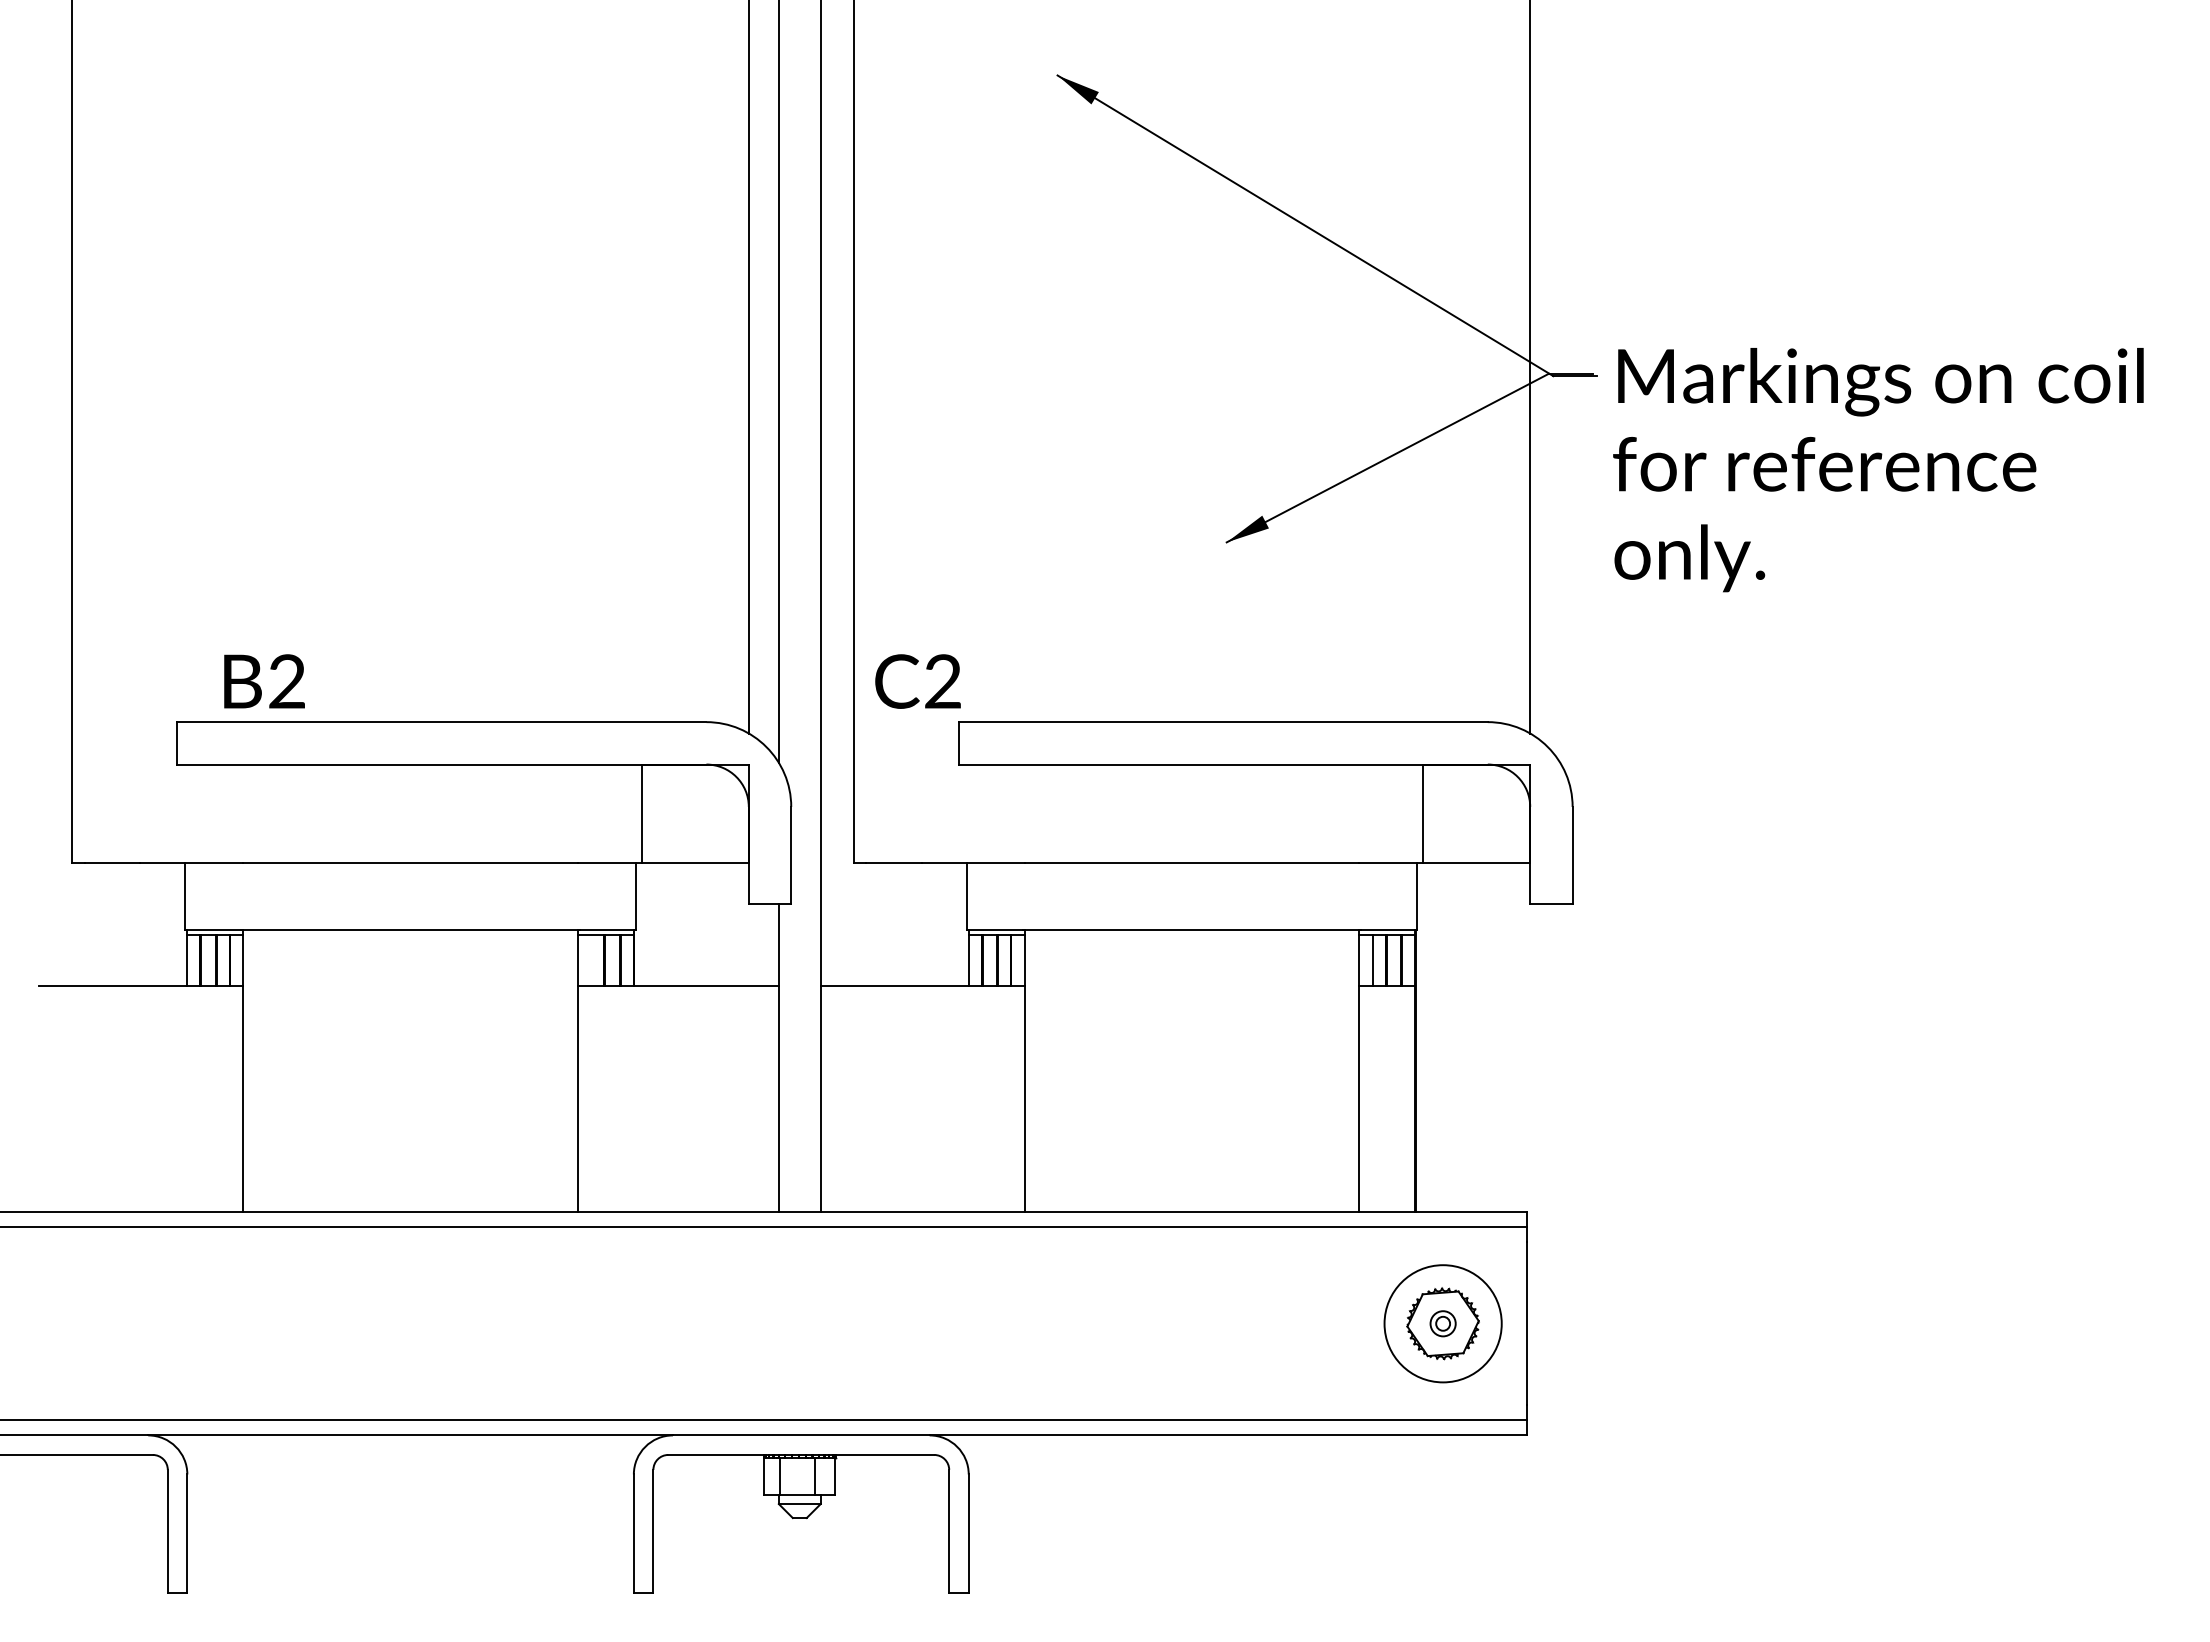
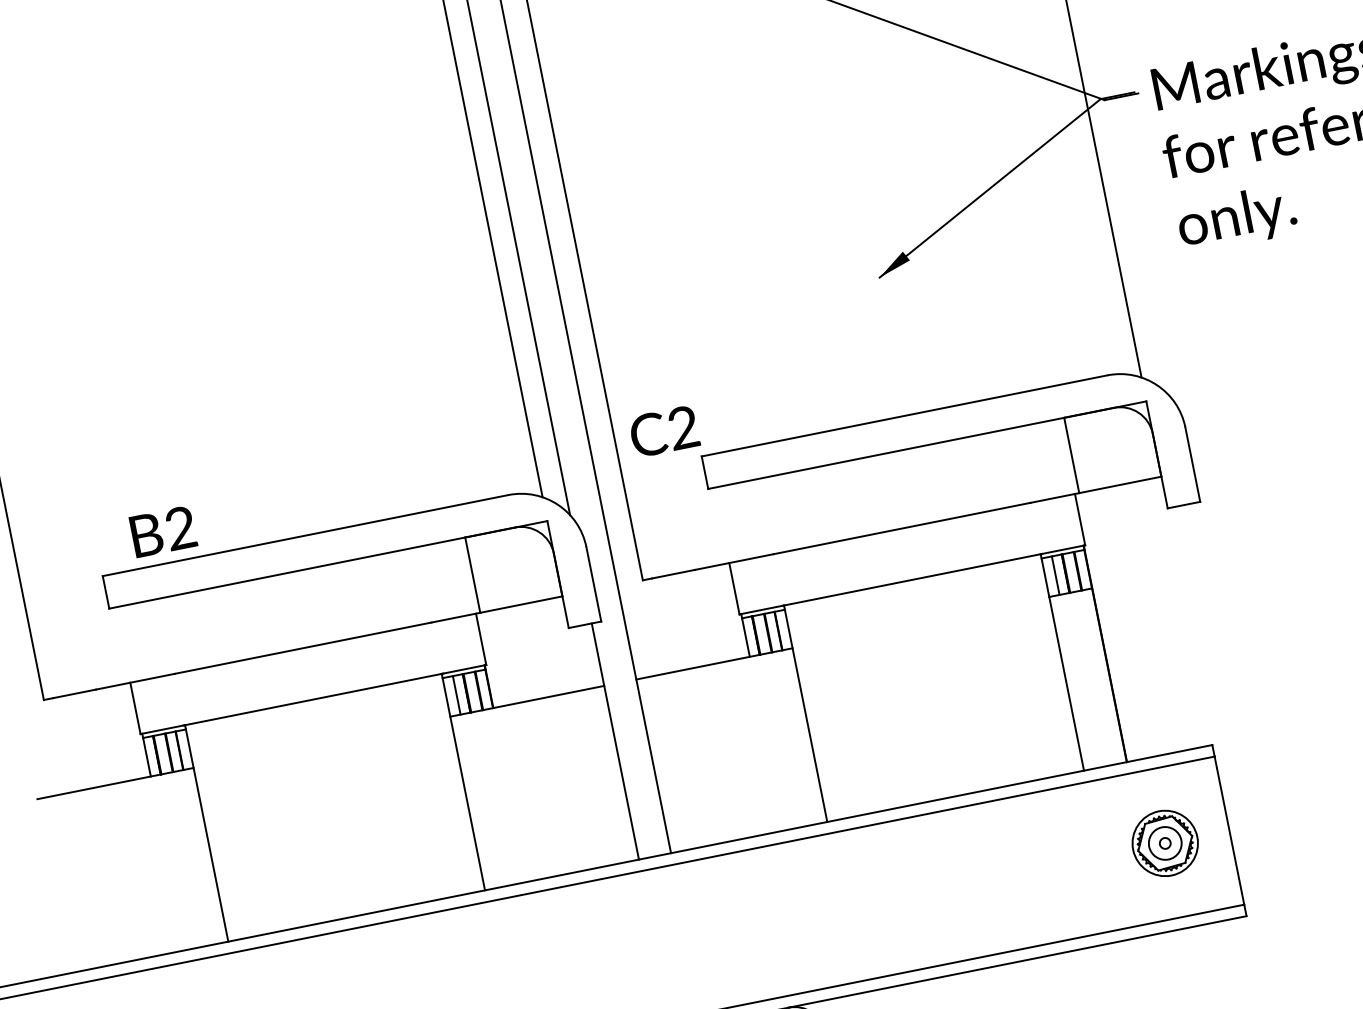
line: (591, 960) -> (456, 695), added
circle: (1443, 1323) -> (1165, 843), size x0.71
circle: (1443, 1323) -> (1165, 843), size x1.67

